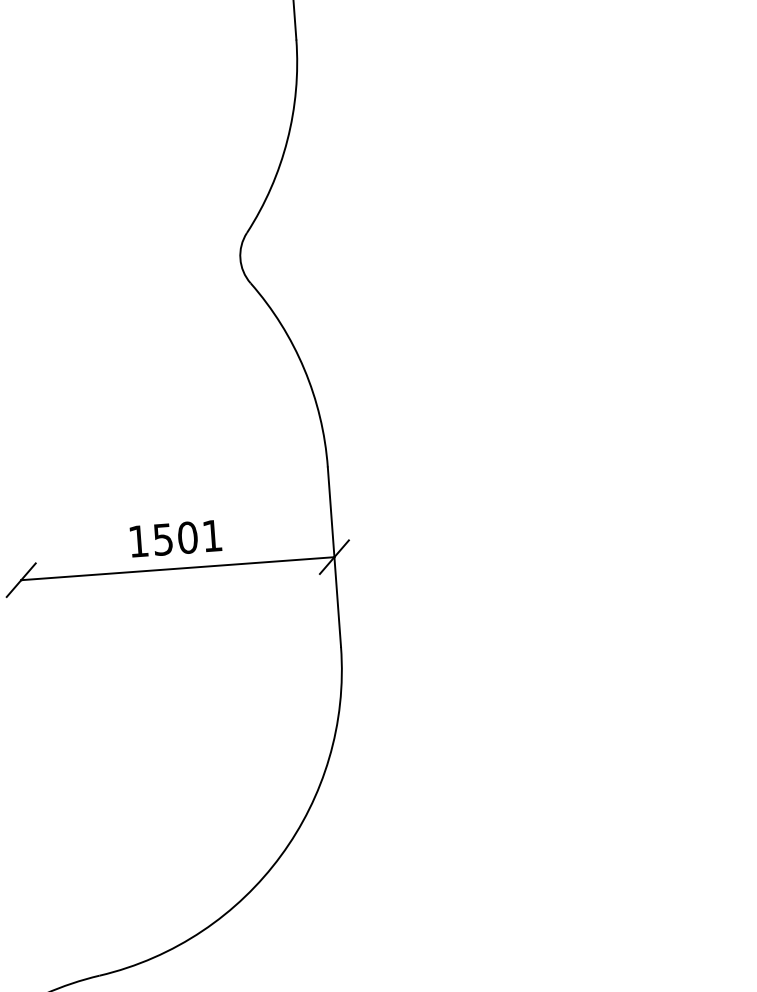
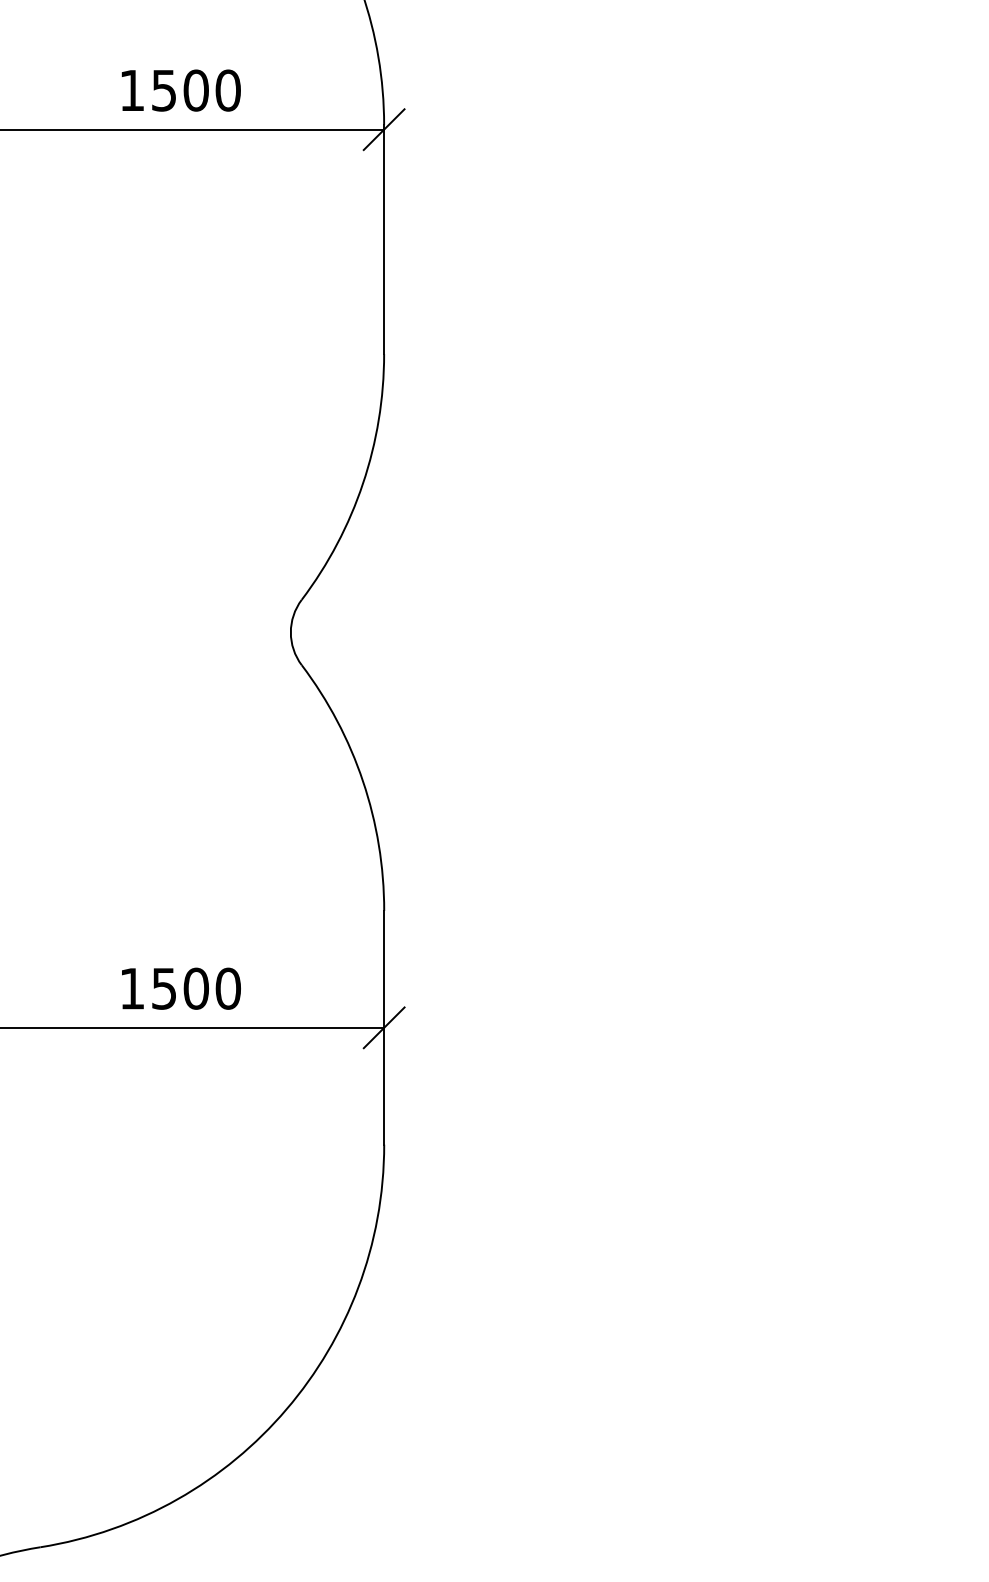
text: (211, 535) -> (227, 988), 1501 -> 1500

